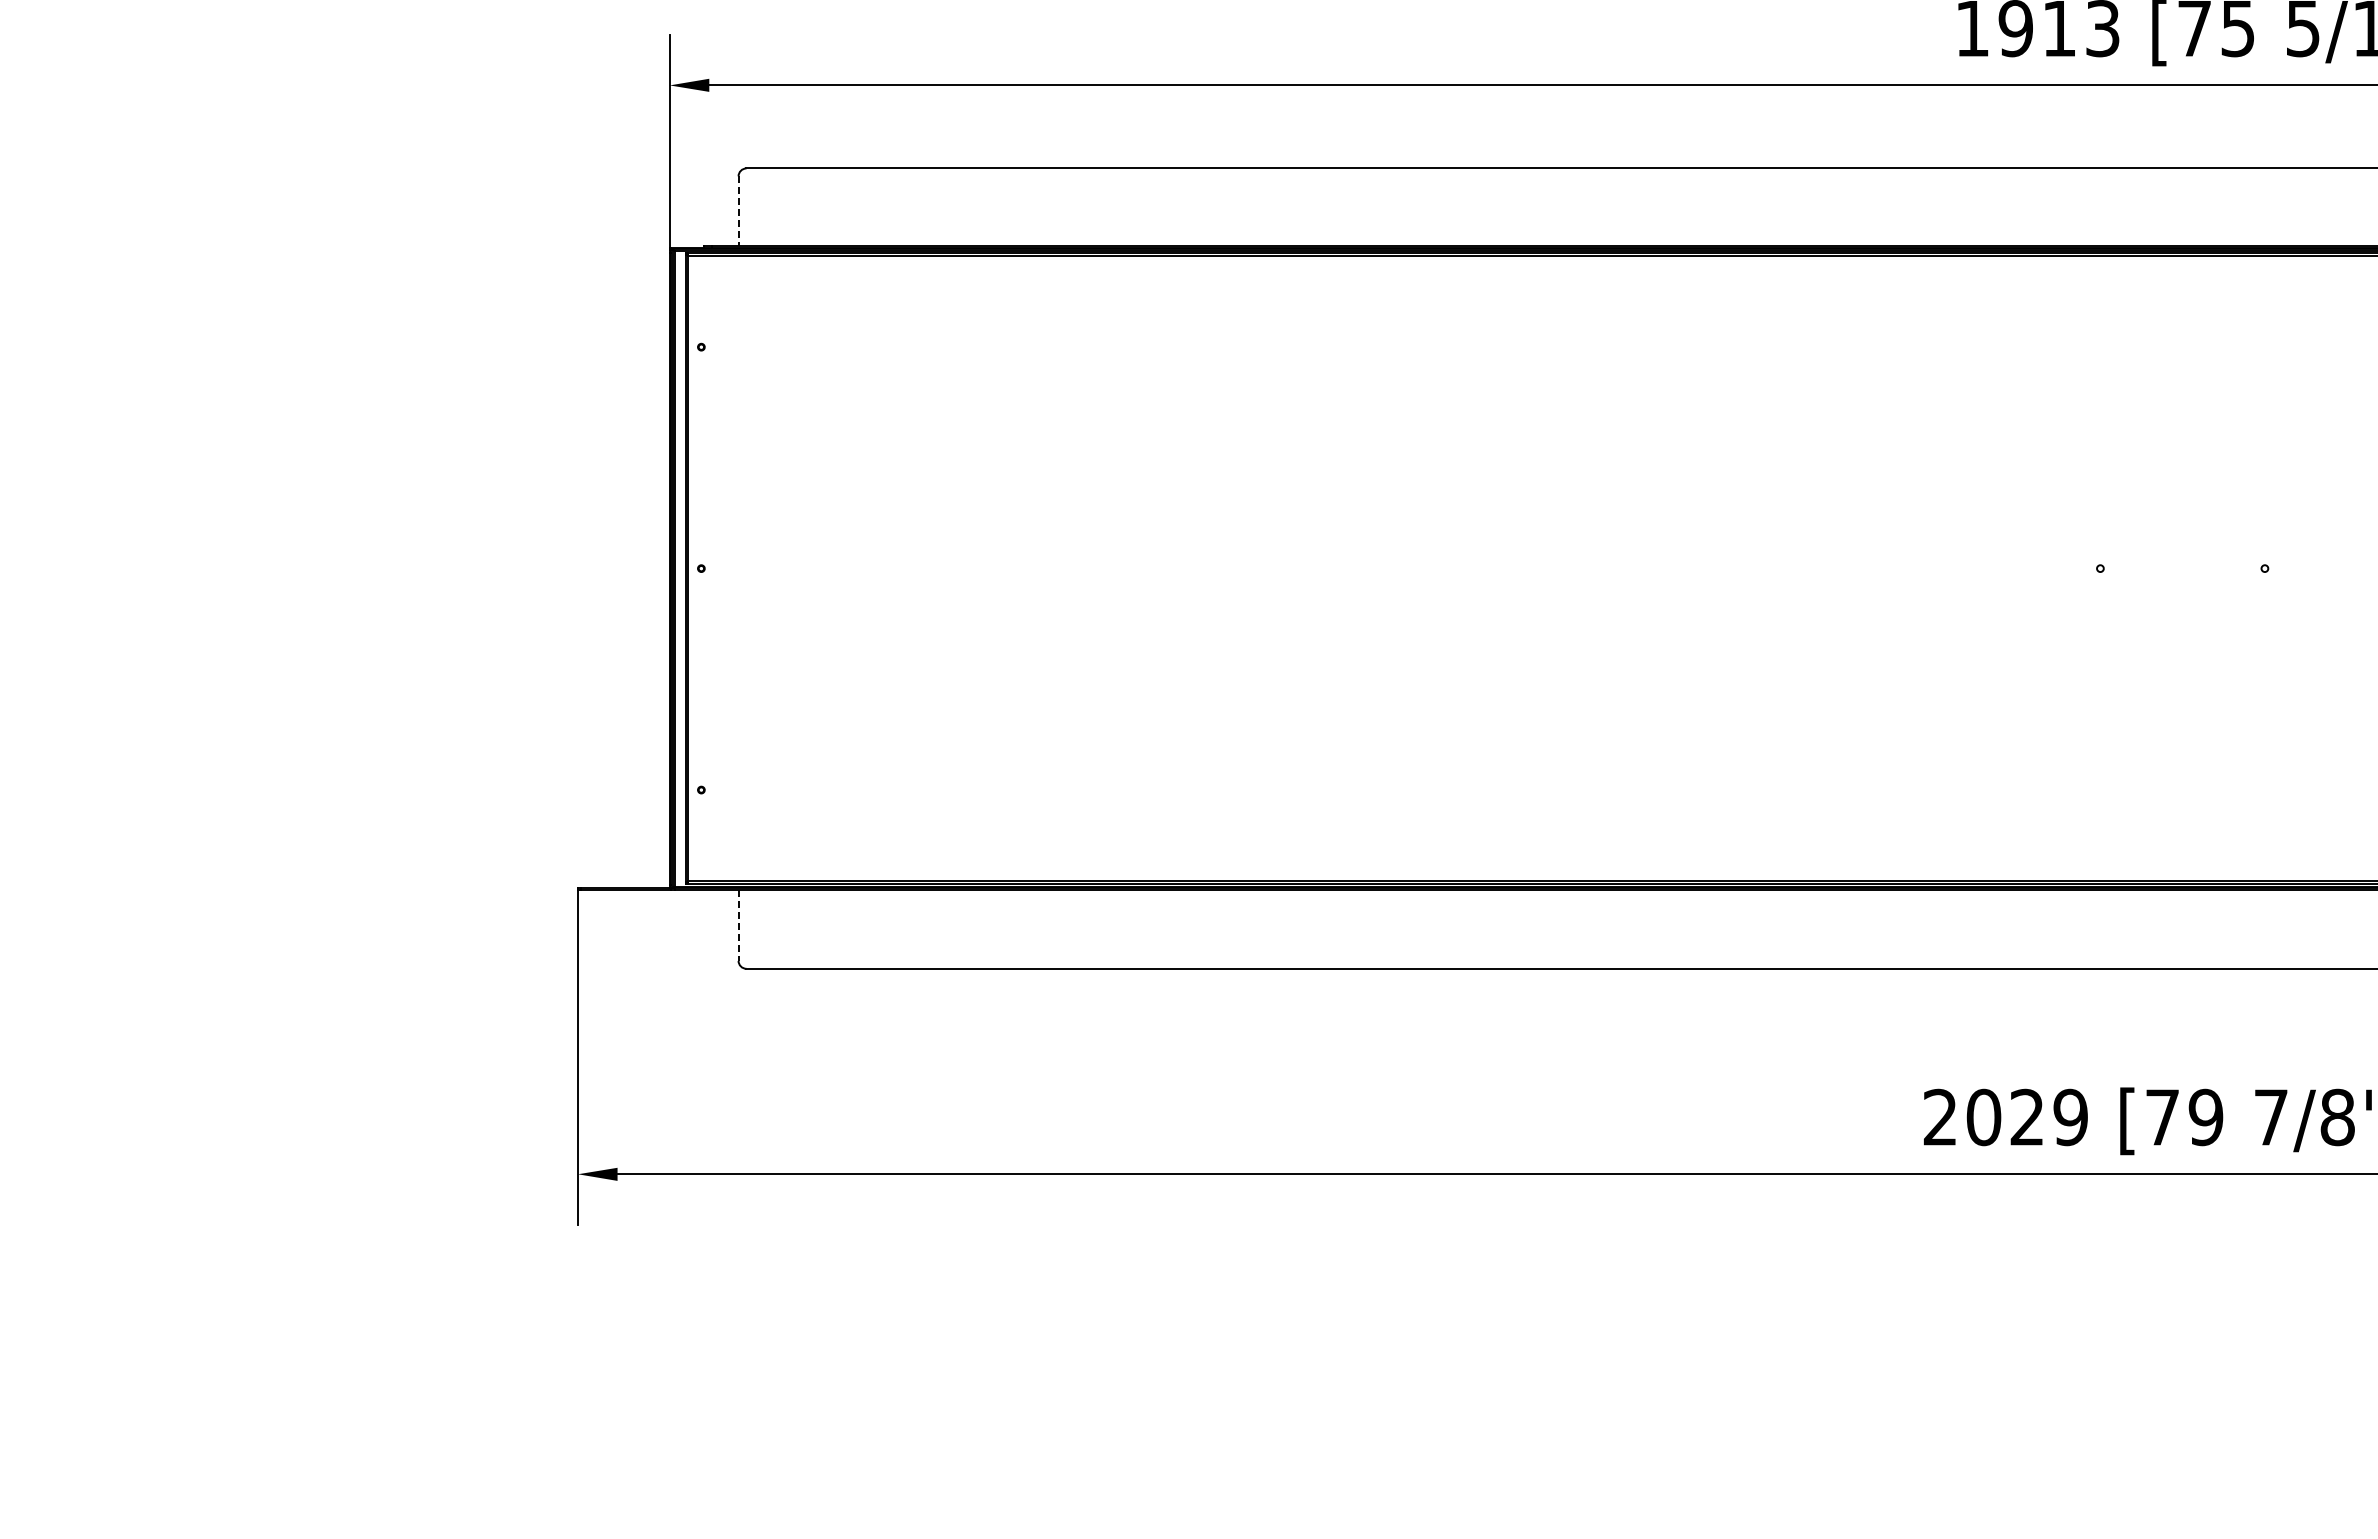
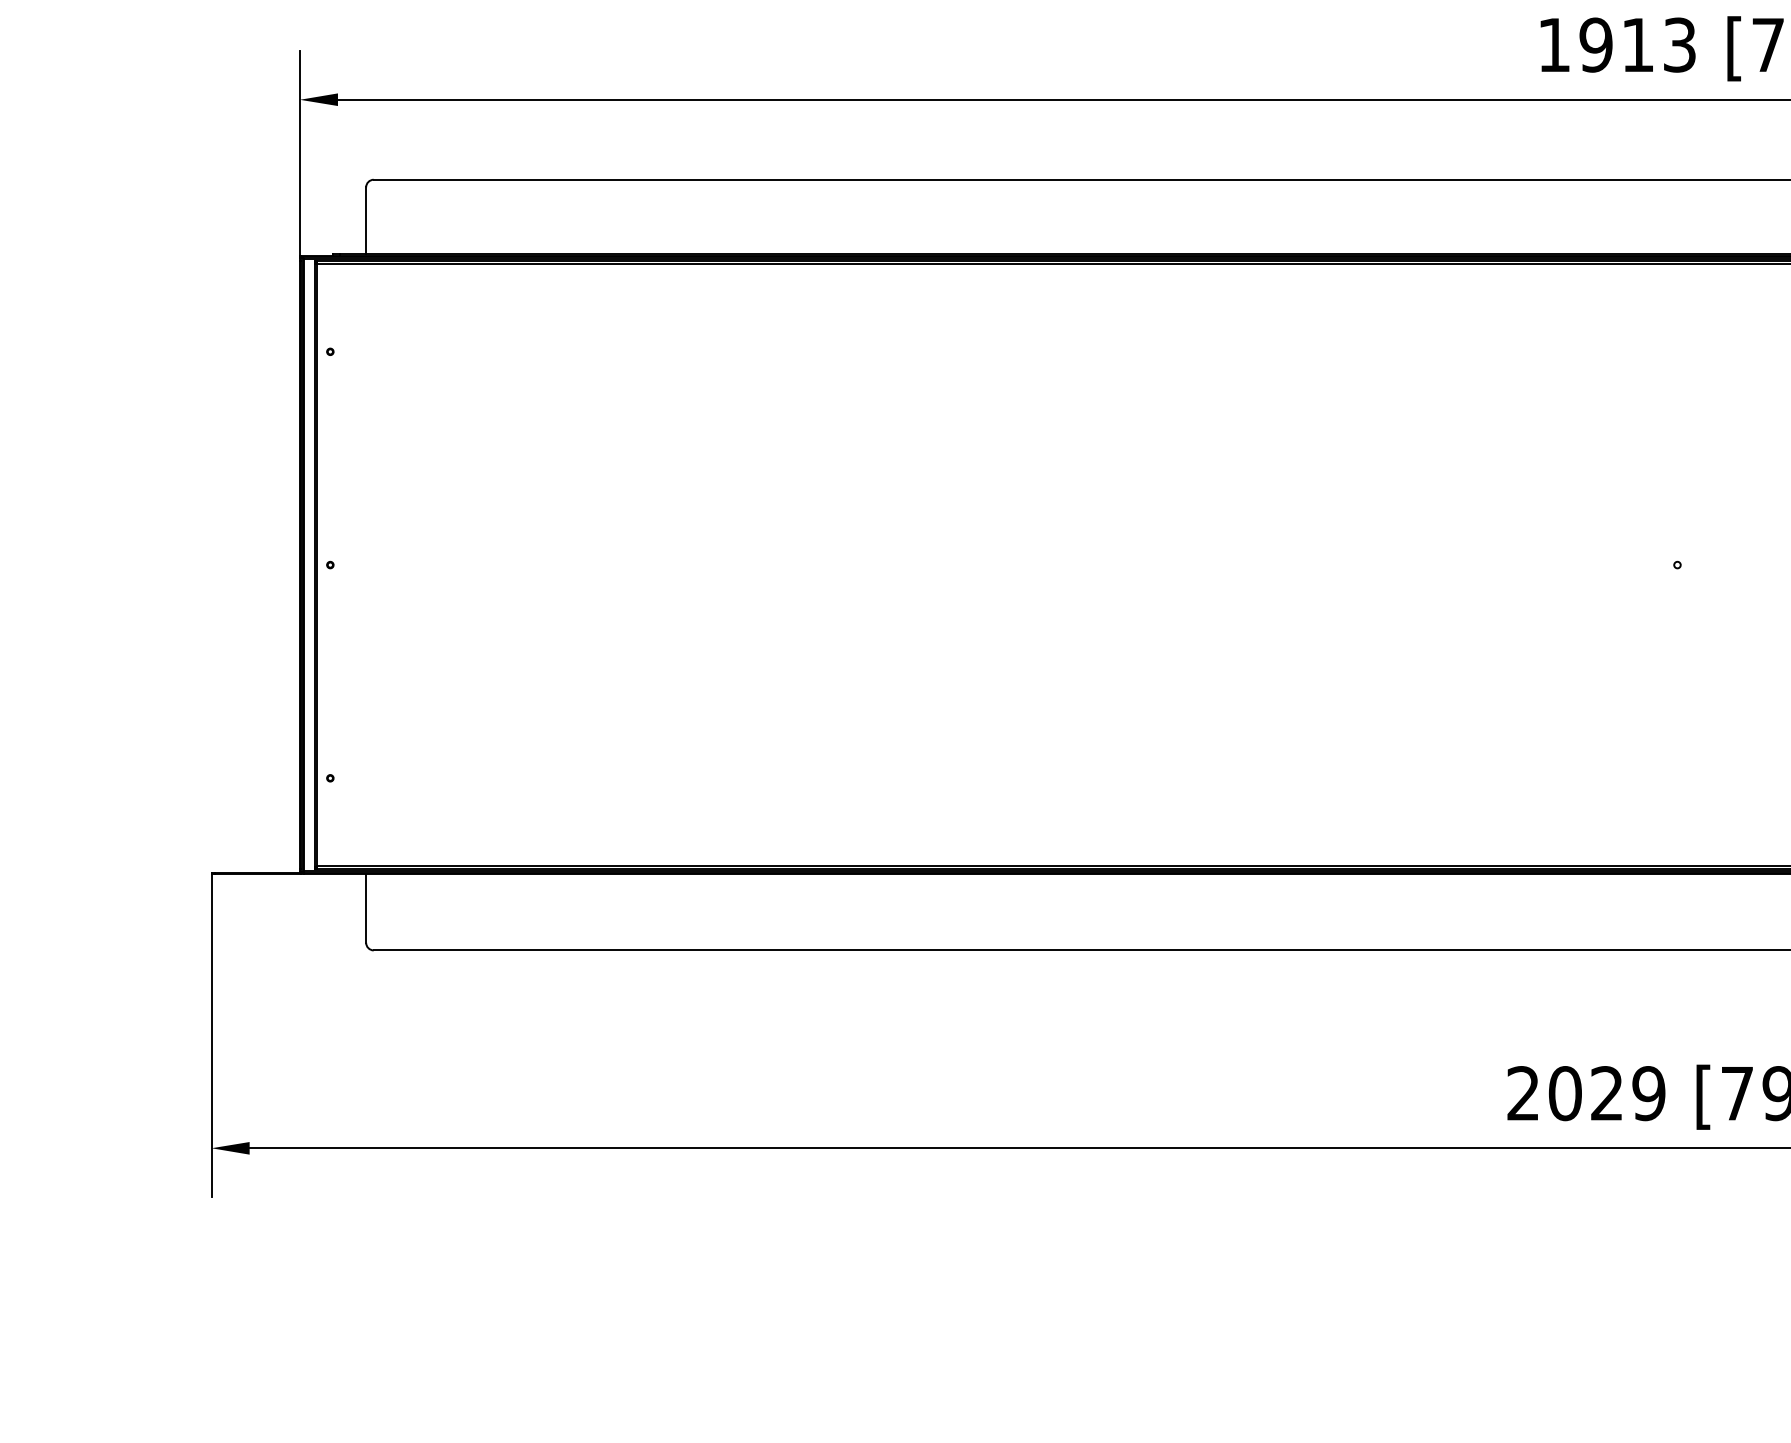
line: (738, 211) -> (366, 221), dashed -> solid
line: (738, 925) -> (366, 908), dashed -> solid

